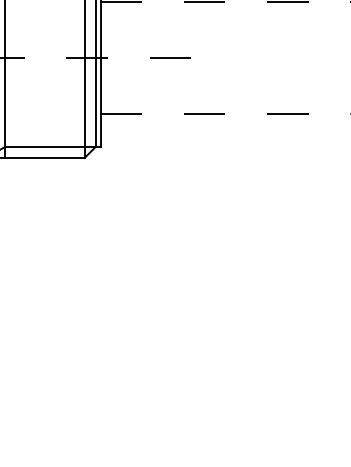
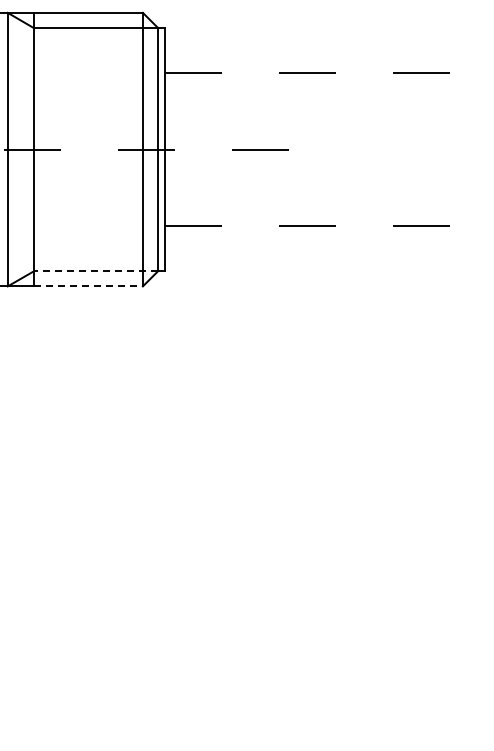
line: (50, 147) -> (95, 271), solid -> dashed
line: (44, 158) -> (88, 286), solid -> dashed

